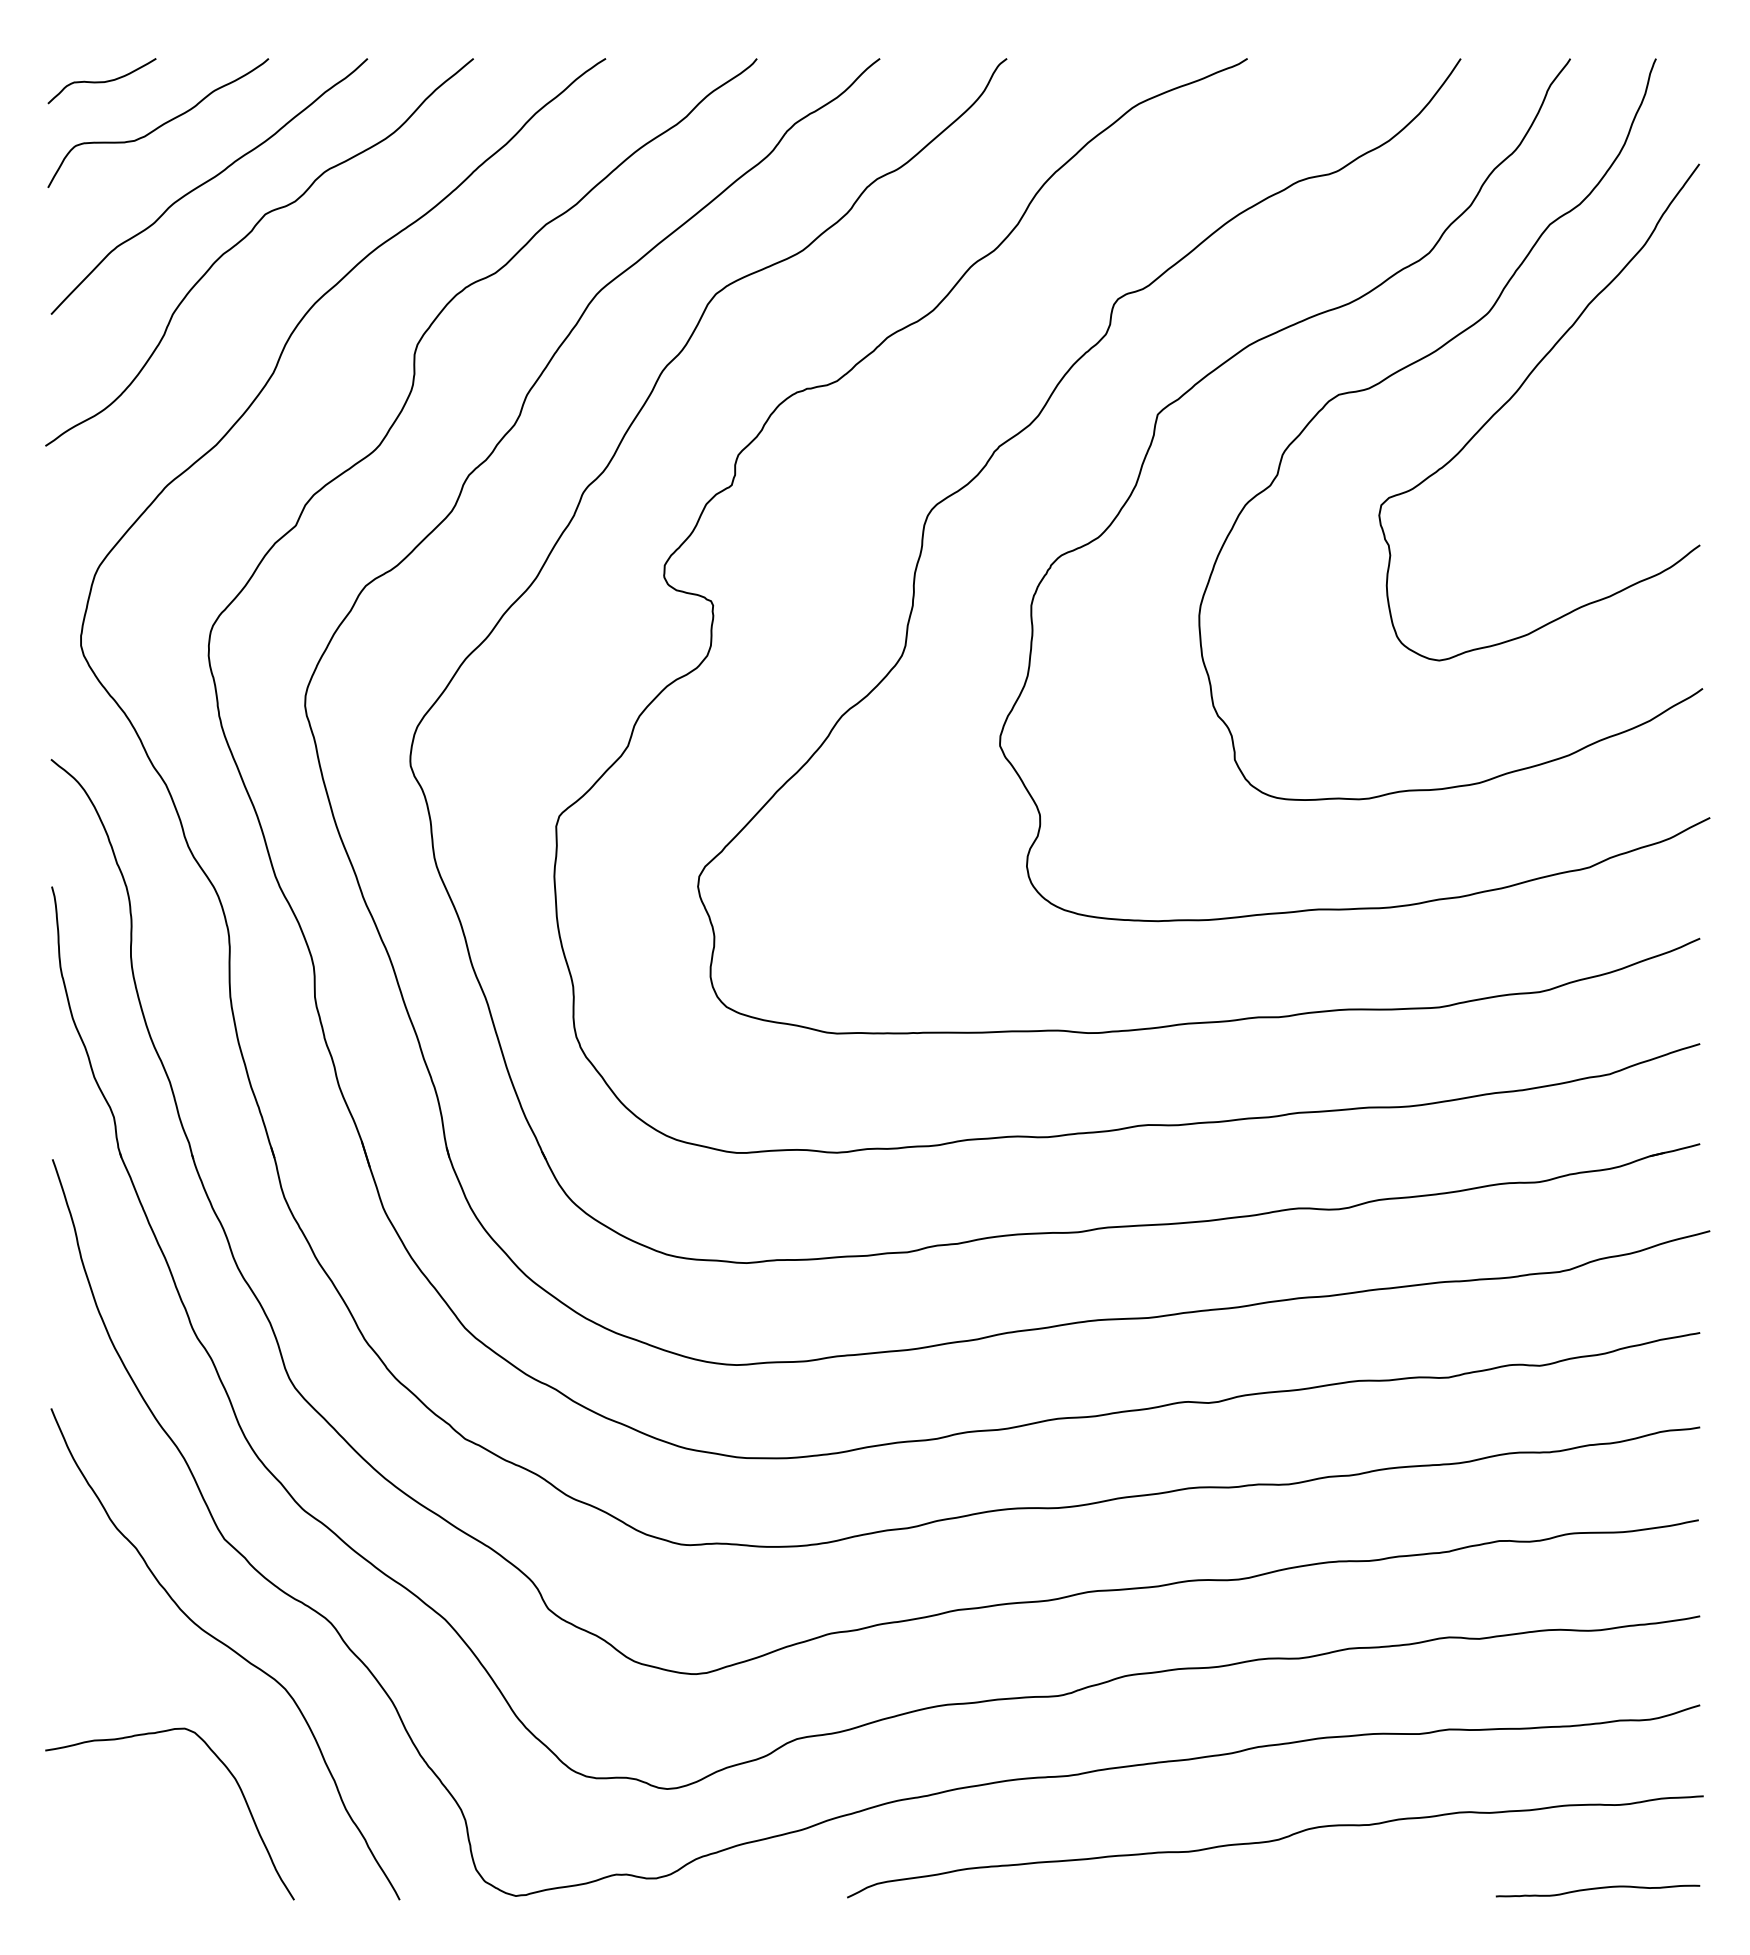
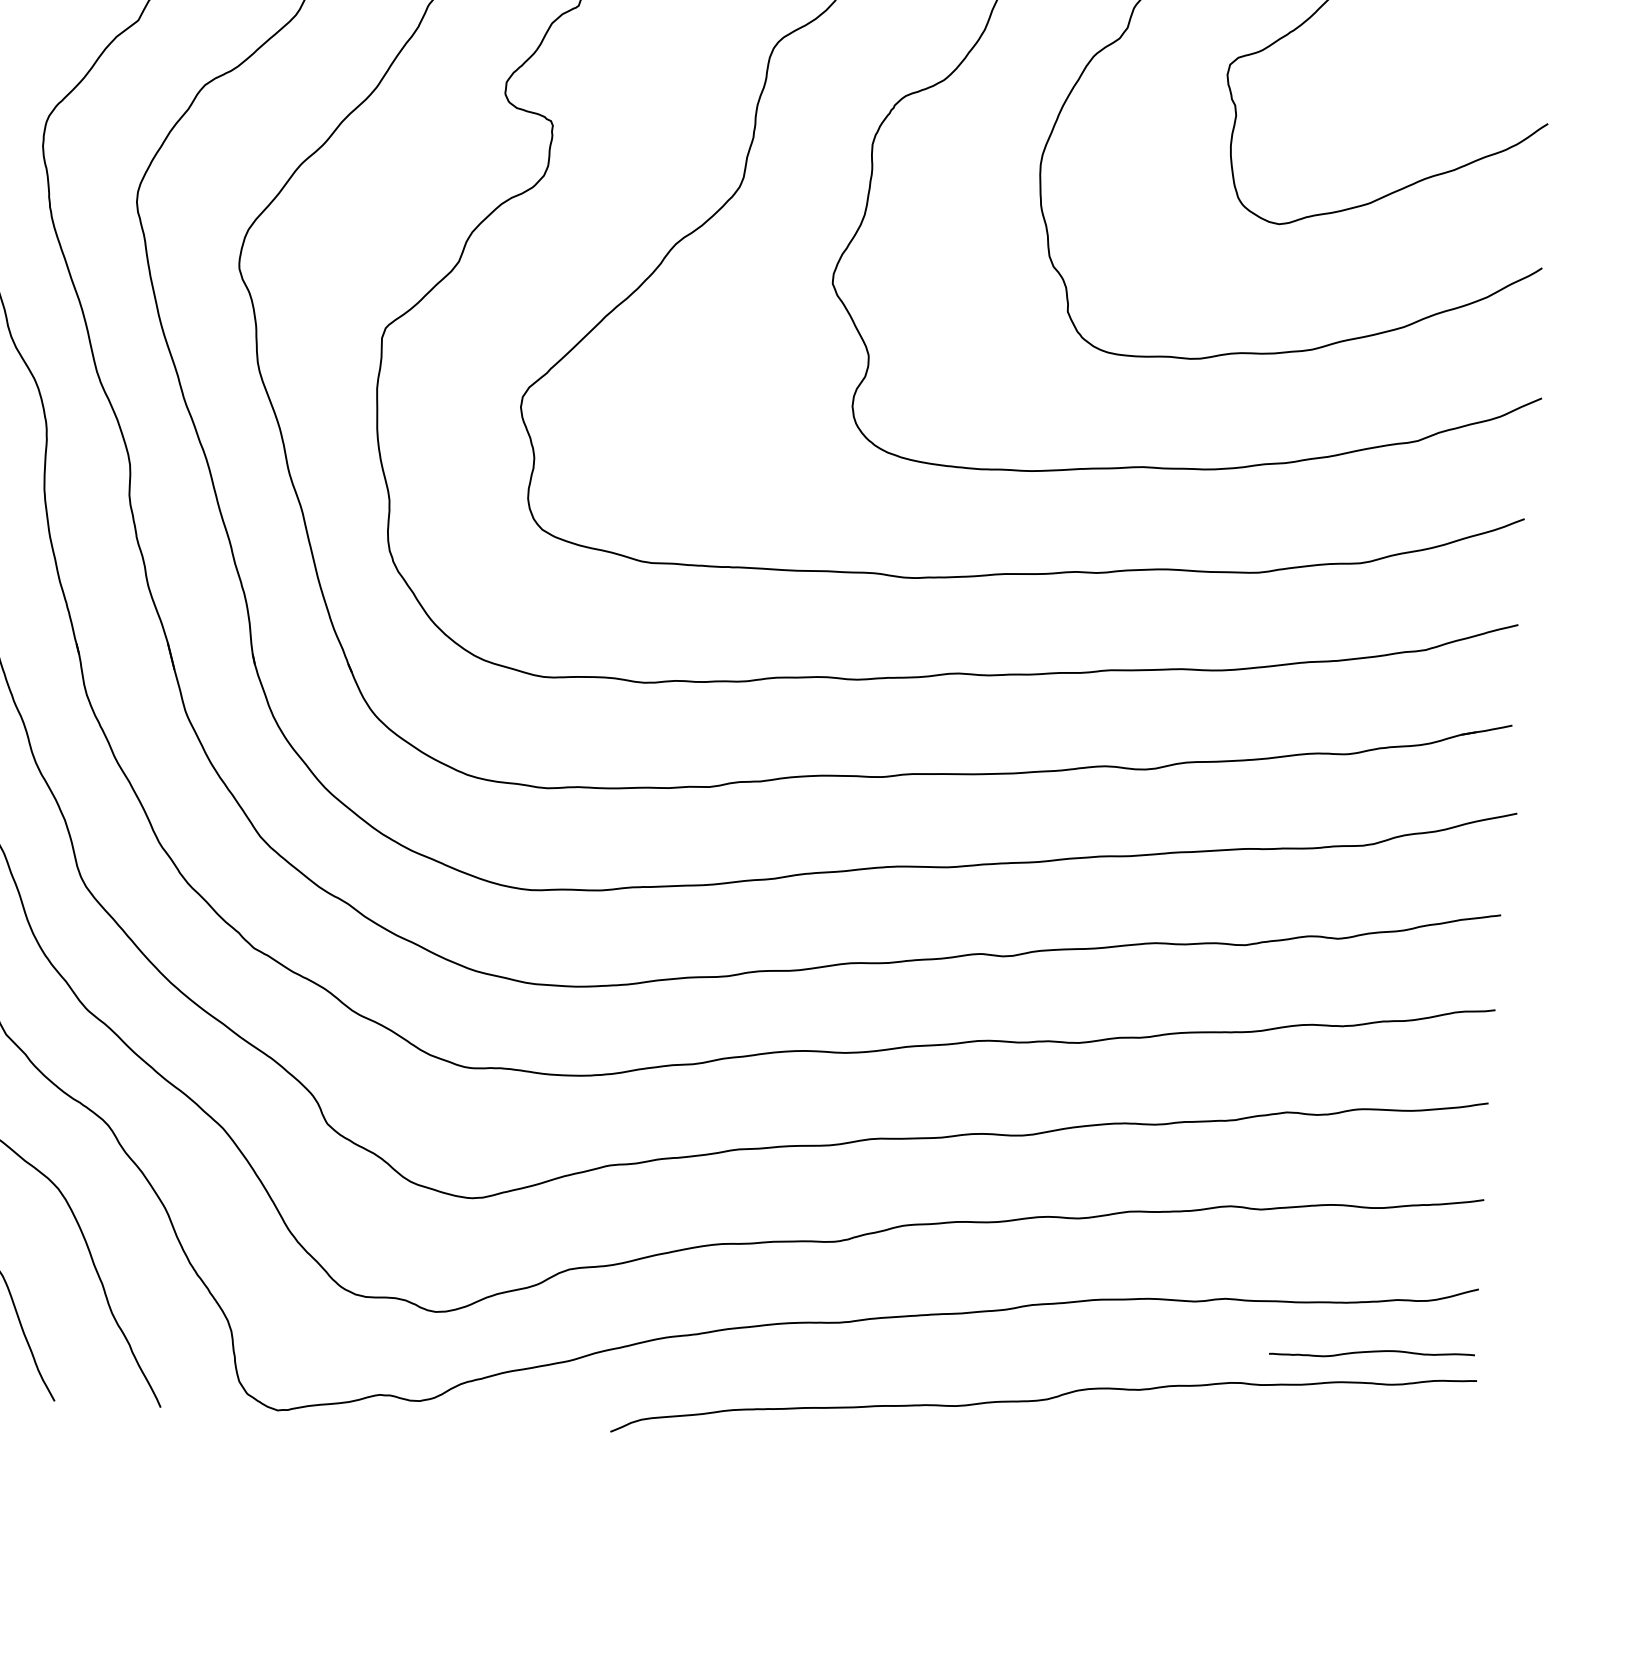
curve: (1597, 1889) -> (1371, 1352), moved

